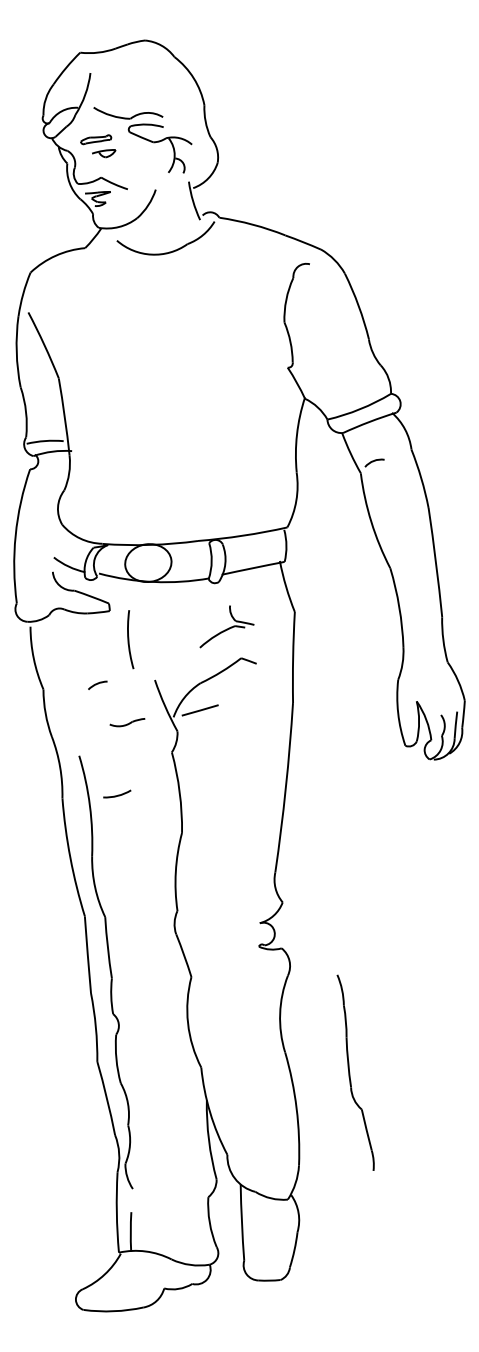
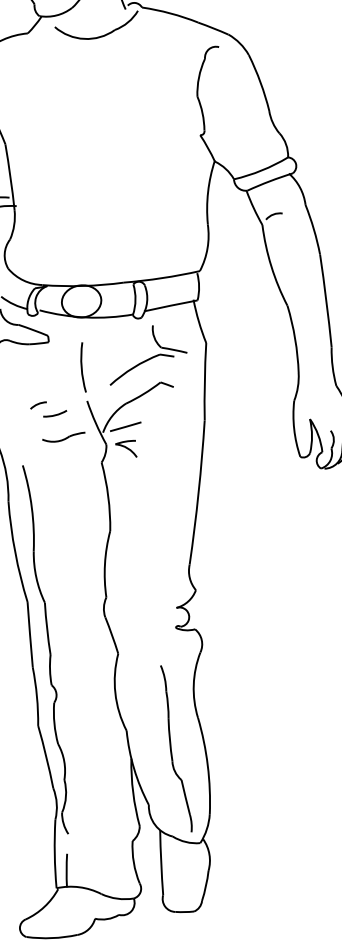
part: (226, 626) -> (148, 355), size x1.67
arc: (129, 639) -> (82, 367), moved
part: (127, 722) -> (63, 437), size x1.43
part: (200, 736) -> (125, 449), added
arc: (118, 794) -> (56, 414), moved
part: (355, 1072) -> (176, 748), moved

